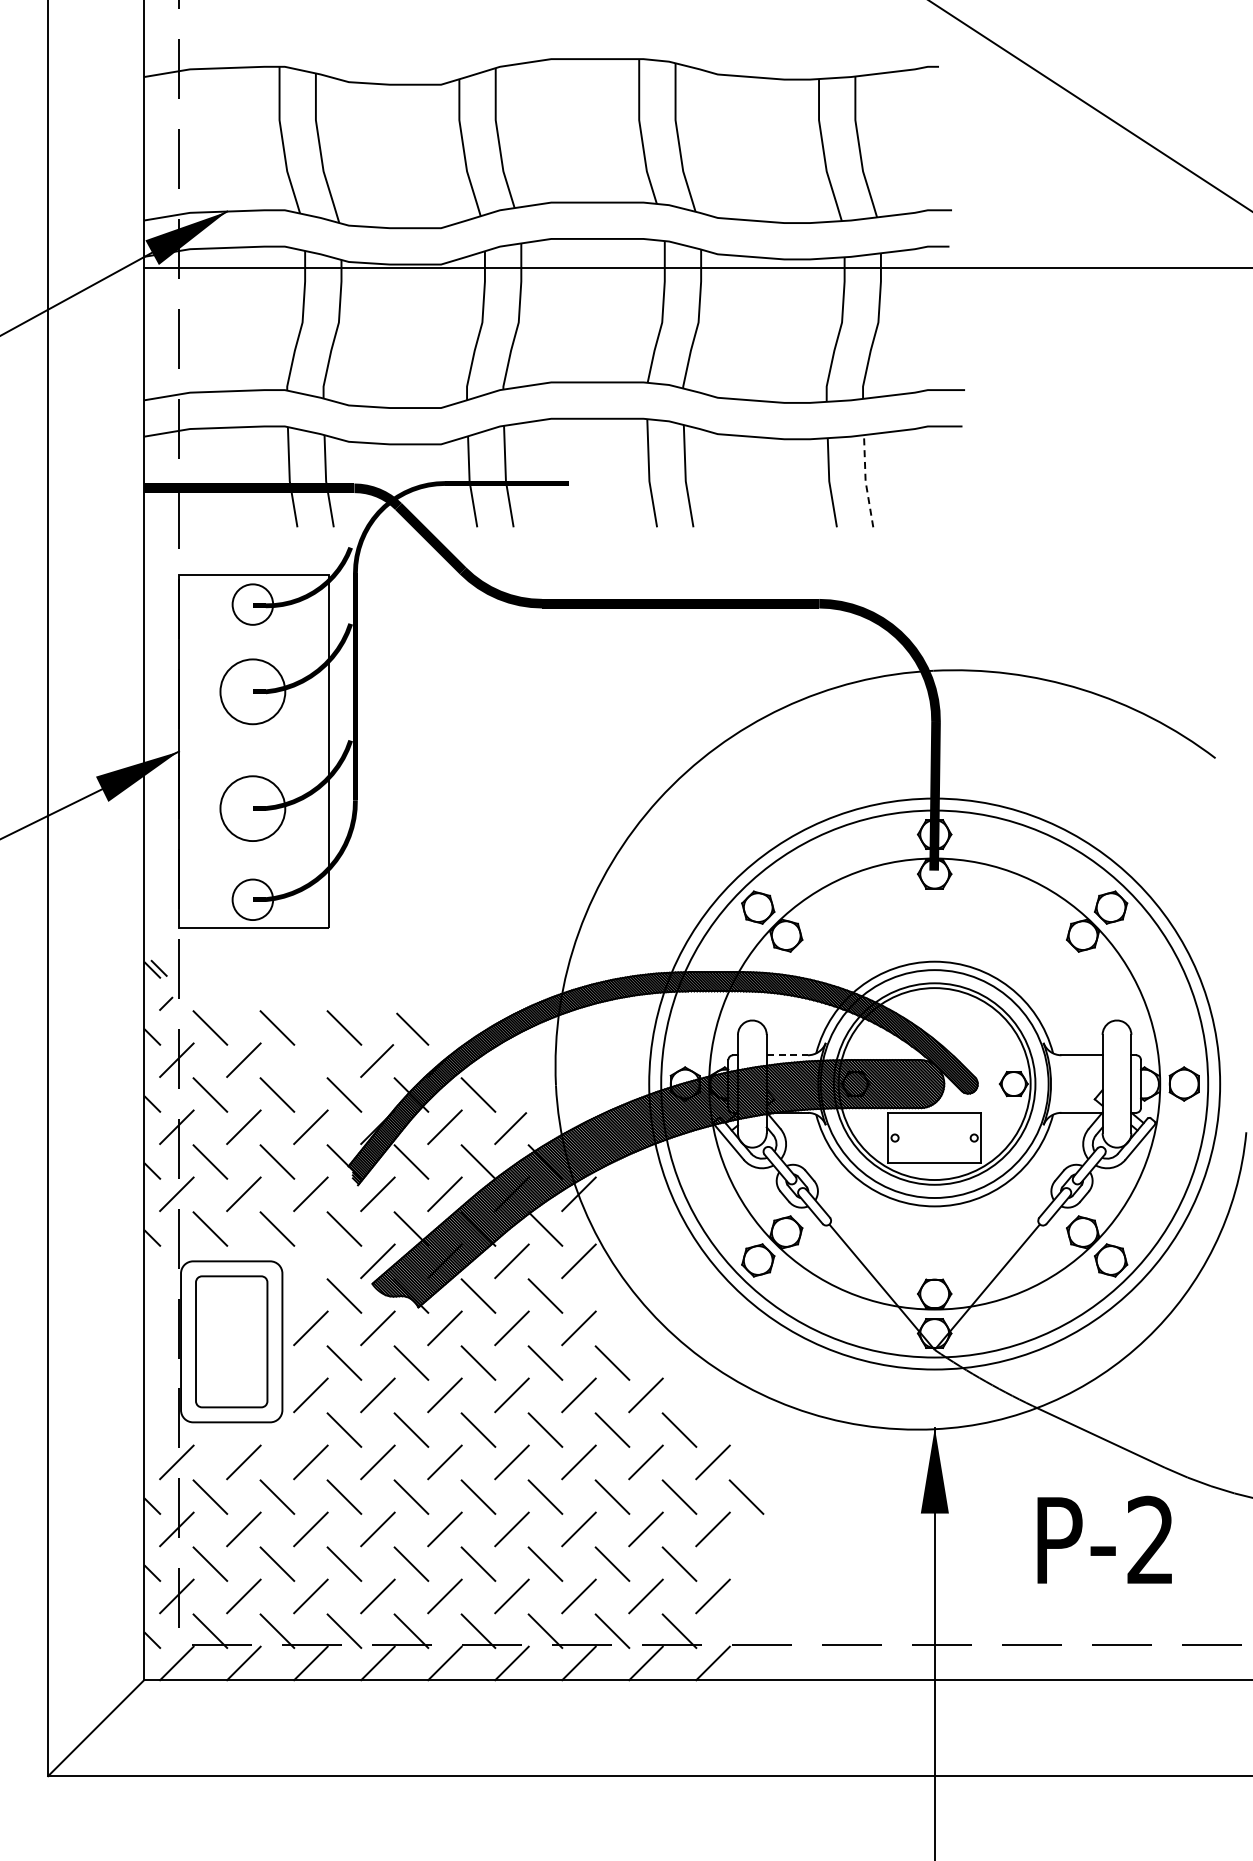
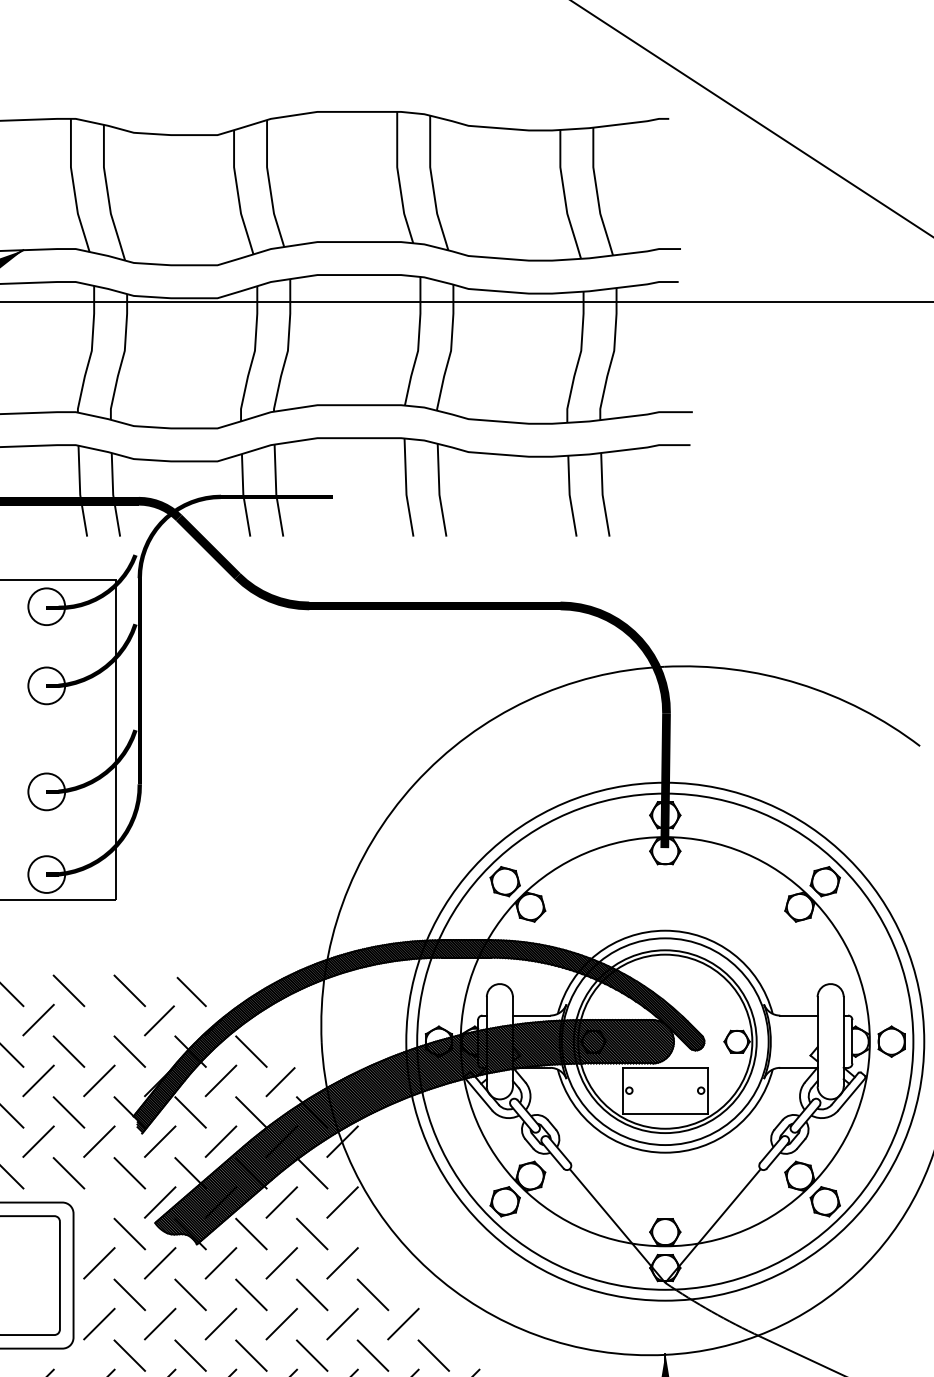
line: (865, 481) -> (602, 495), dashed -> solid
circle: (252, 691) -> (46, 685), size x0.62
circle: (252, 808) -> (46, 791), size x0.62
line: (787, 1055) -> (531, 1015), dashed -> solid

